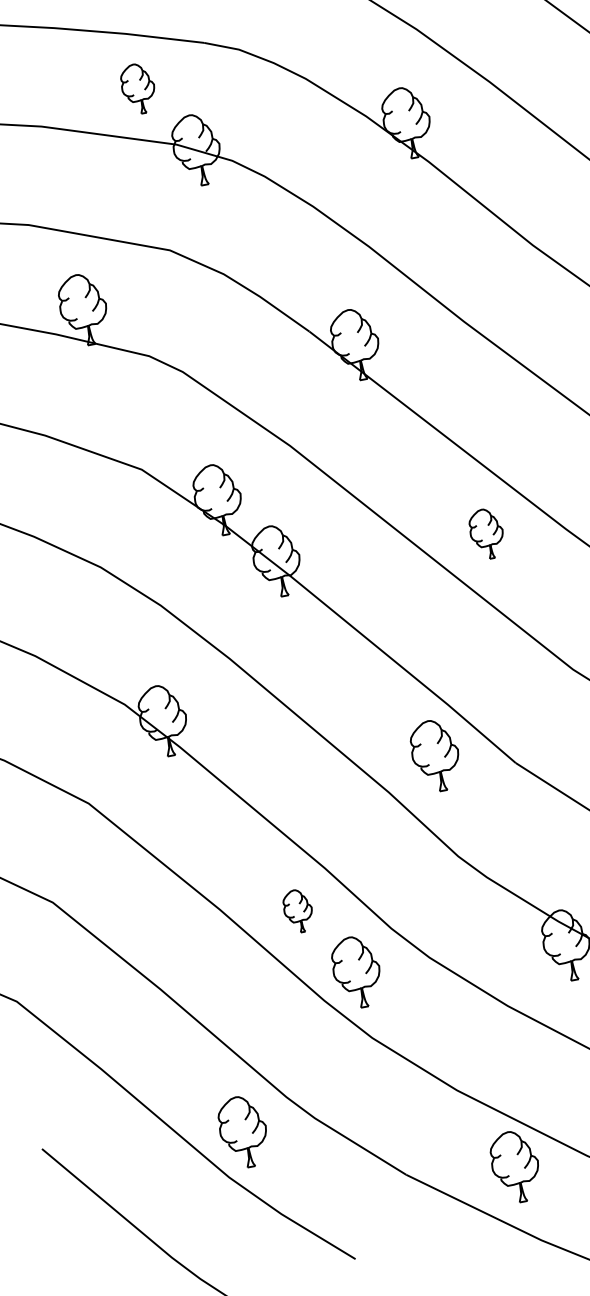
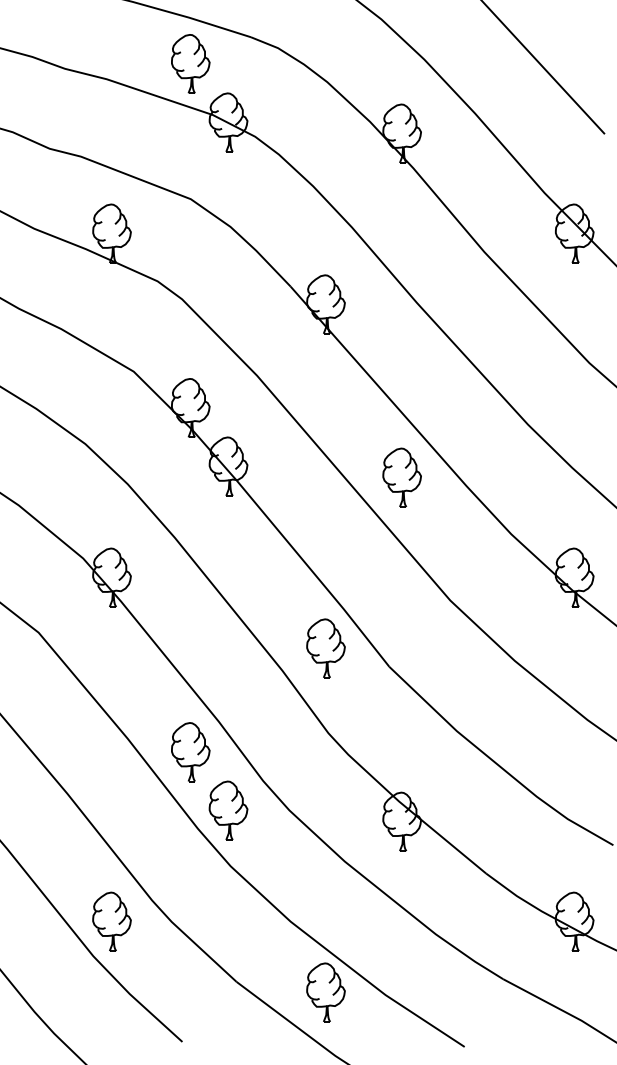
part: (137, 88) -> (190, 63), size x1.43
part: (486, 533) -> (401, 477), size x1.43
part: (297, 911) -> (190, 752), size x1.67

